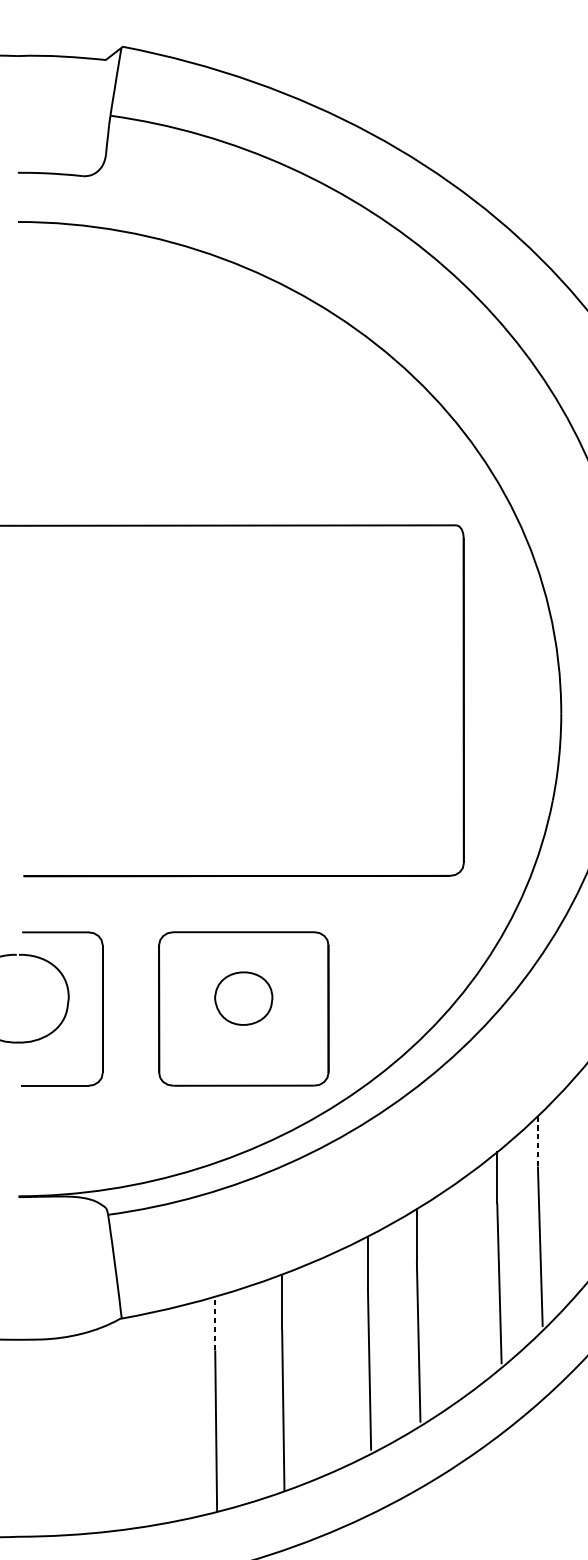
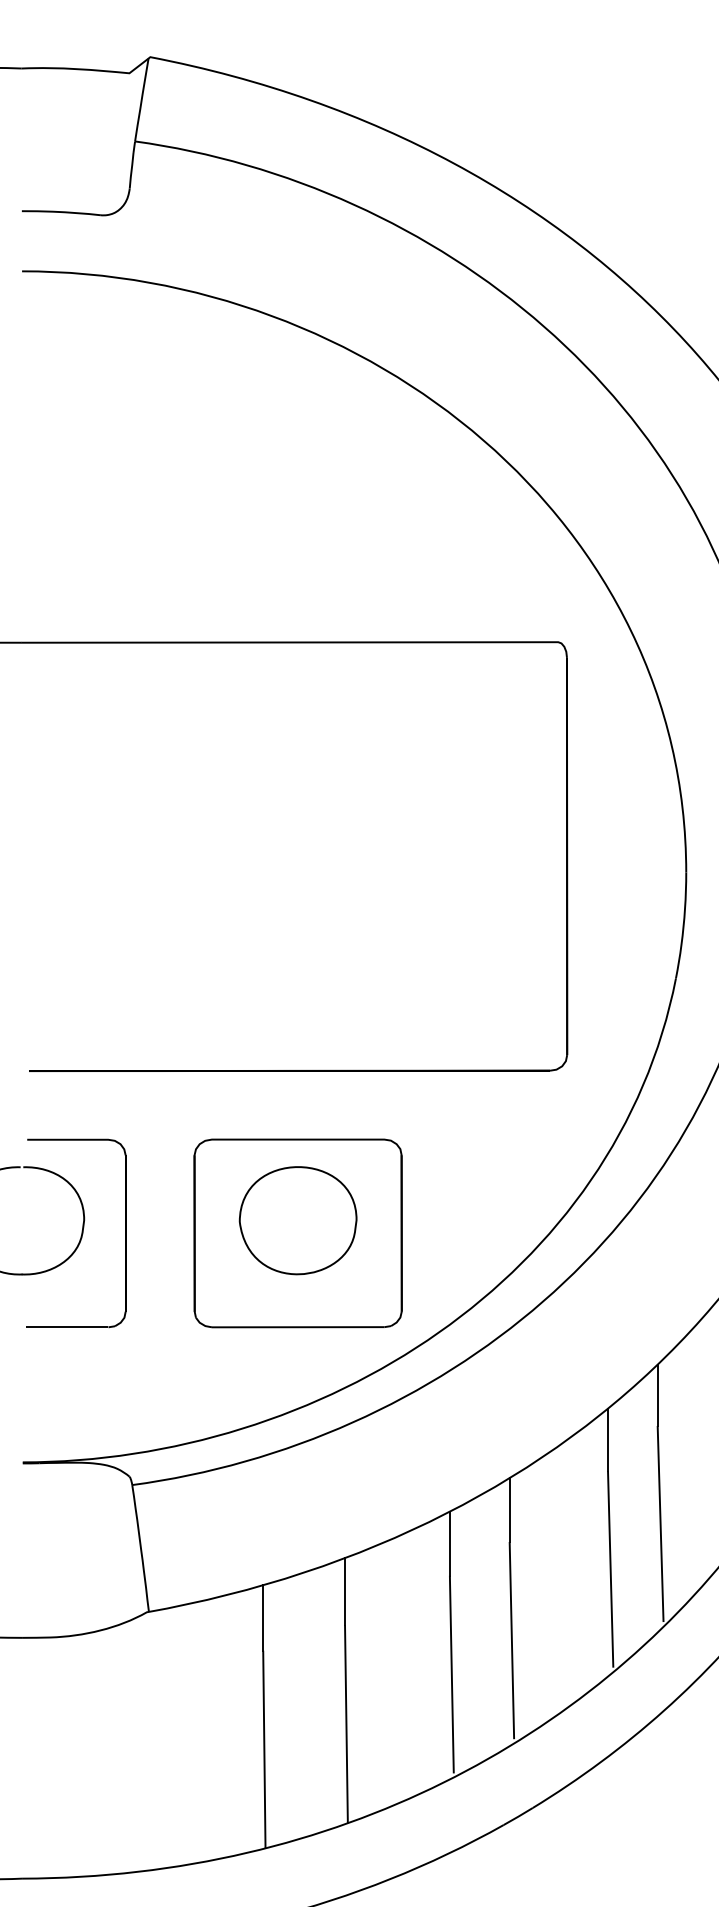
part: (243, 998) -> (297, 1220), size x1.67
line: (537, 1141) -> (657, 1395), dashed -> solid
line: (215, 1323) -> (263, 1617), dashed -> solid

